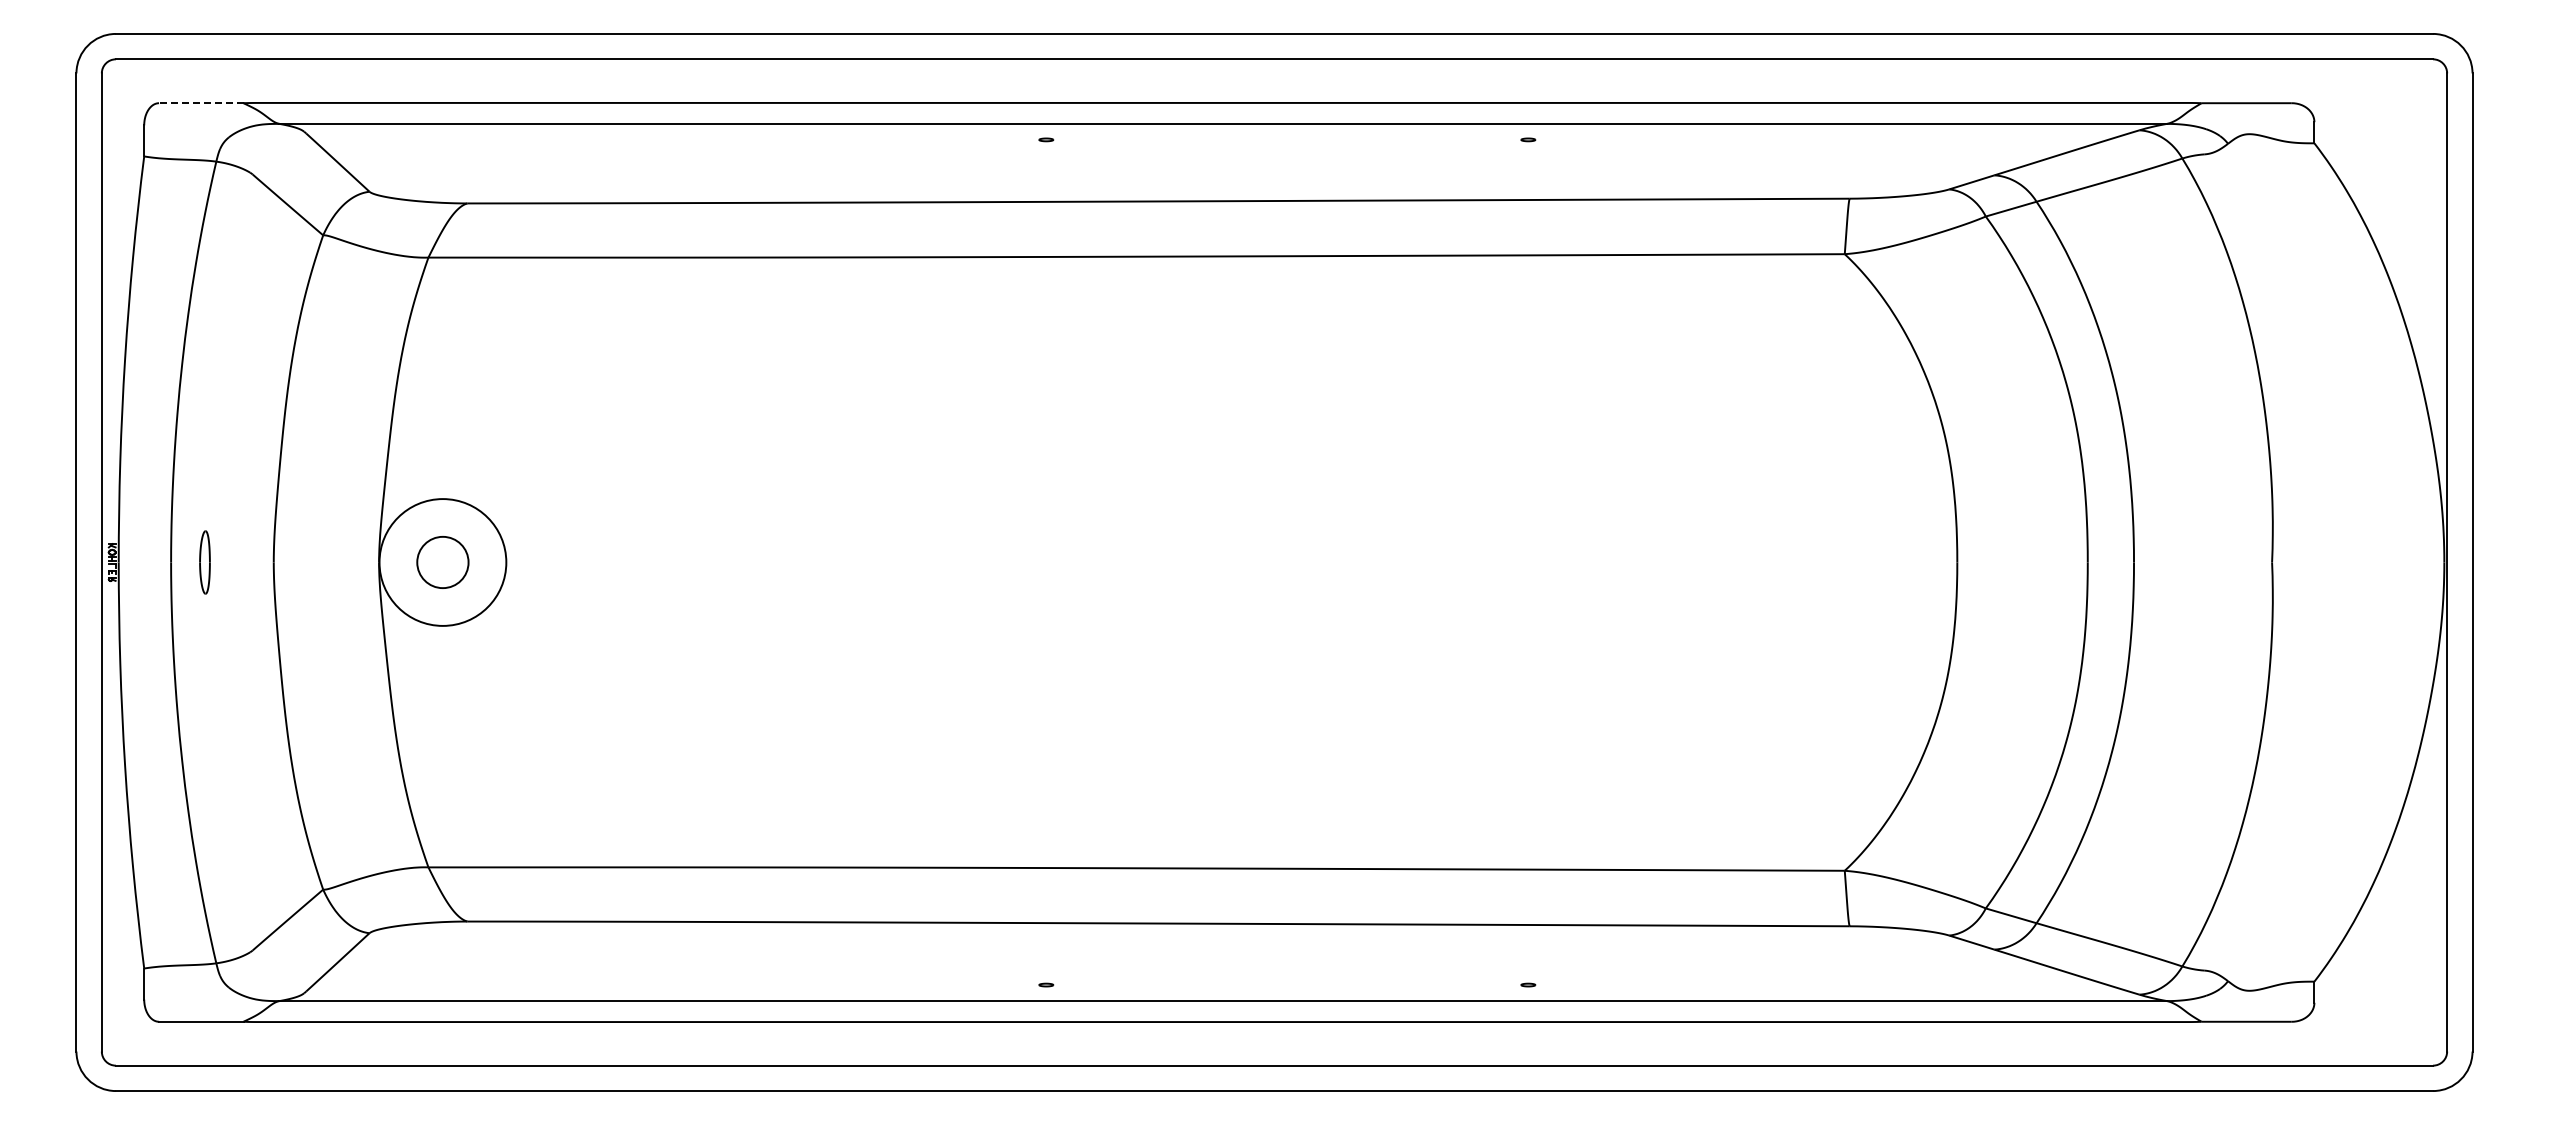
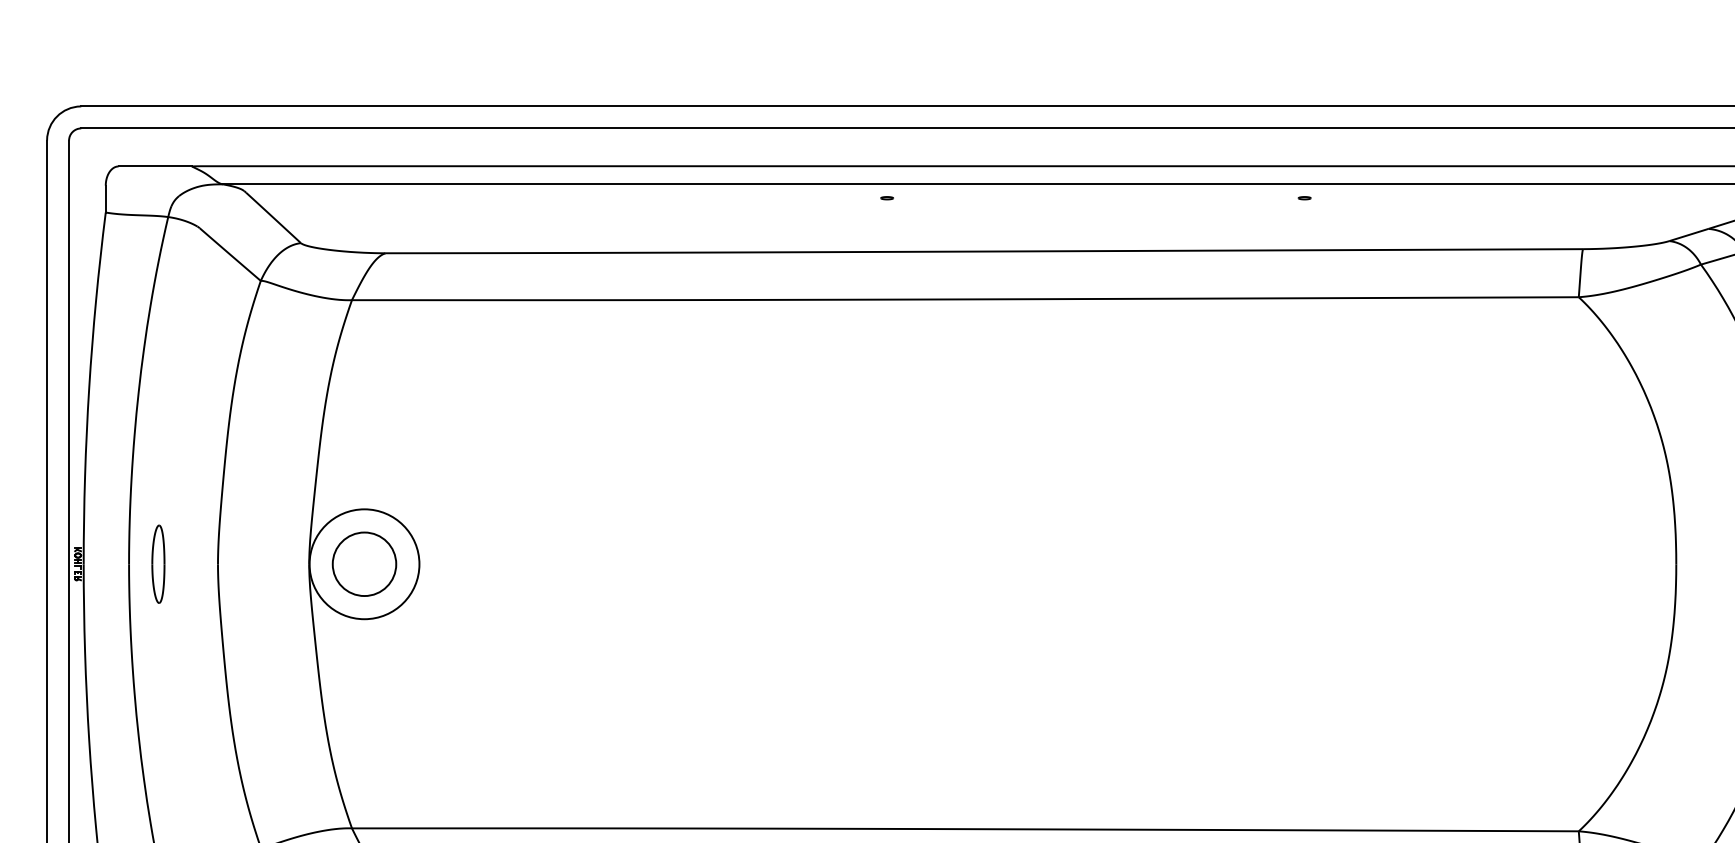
line: (200, 103) -> (154, 166), dashed -> solid
part: (204, 562) -> (157, 564), size x1.43
circle: (442, 562) -> (364, 564), size x1.43

